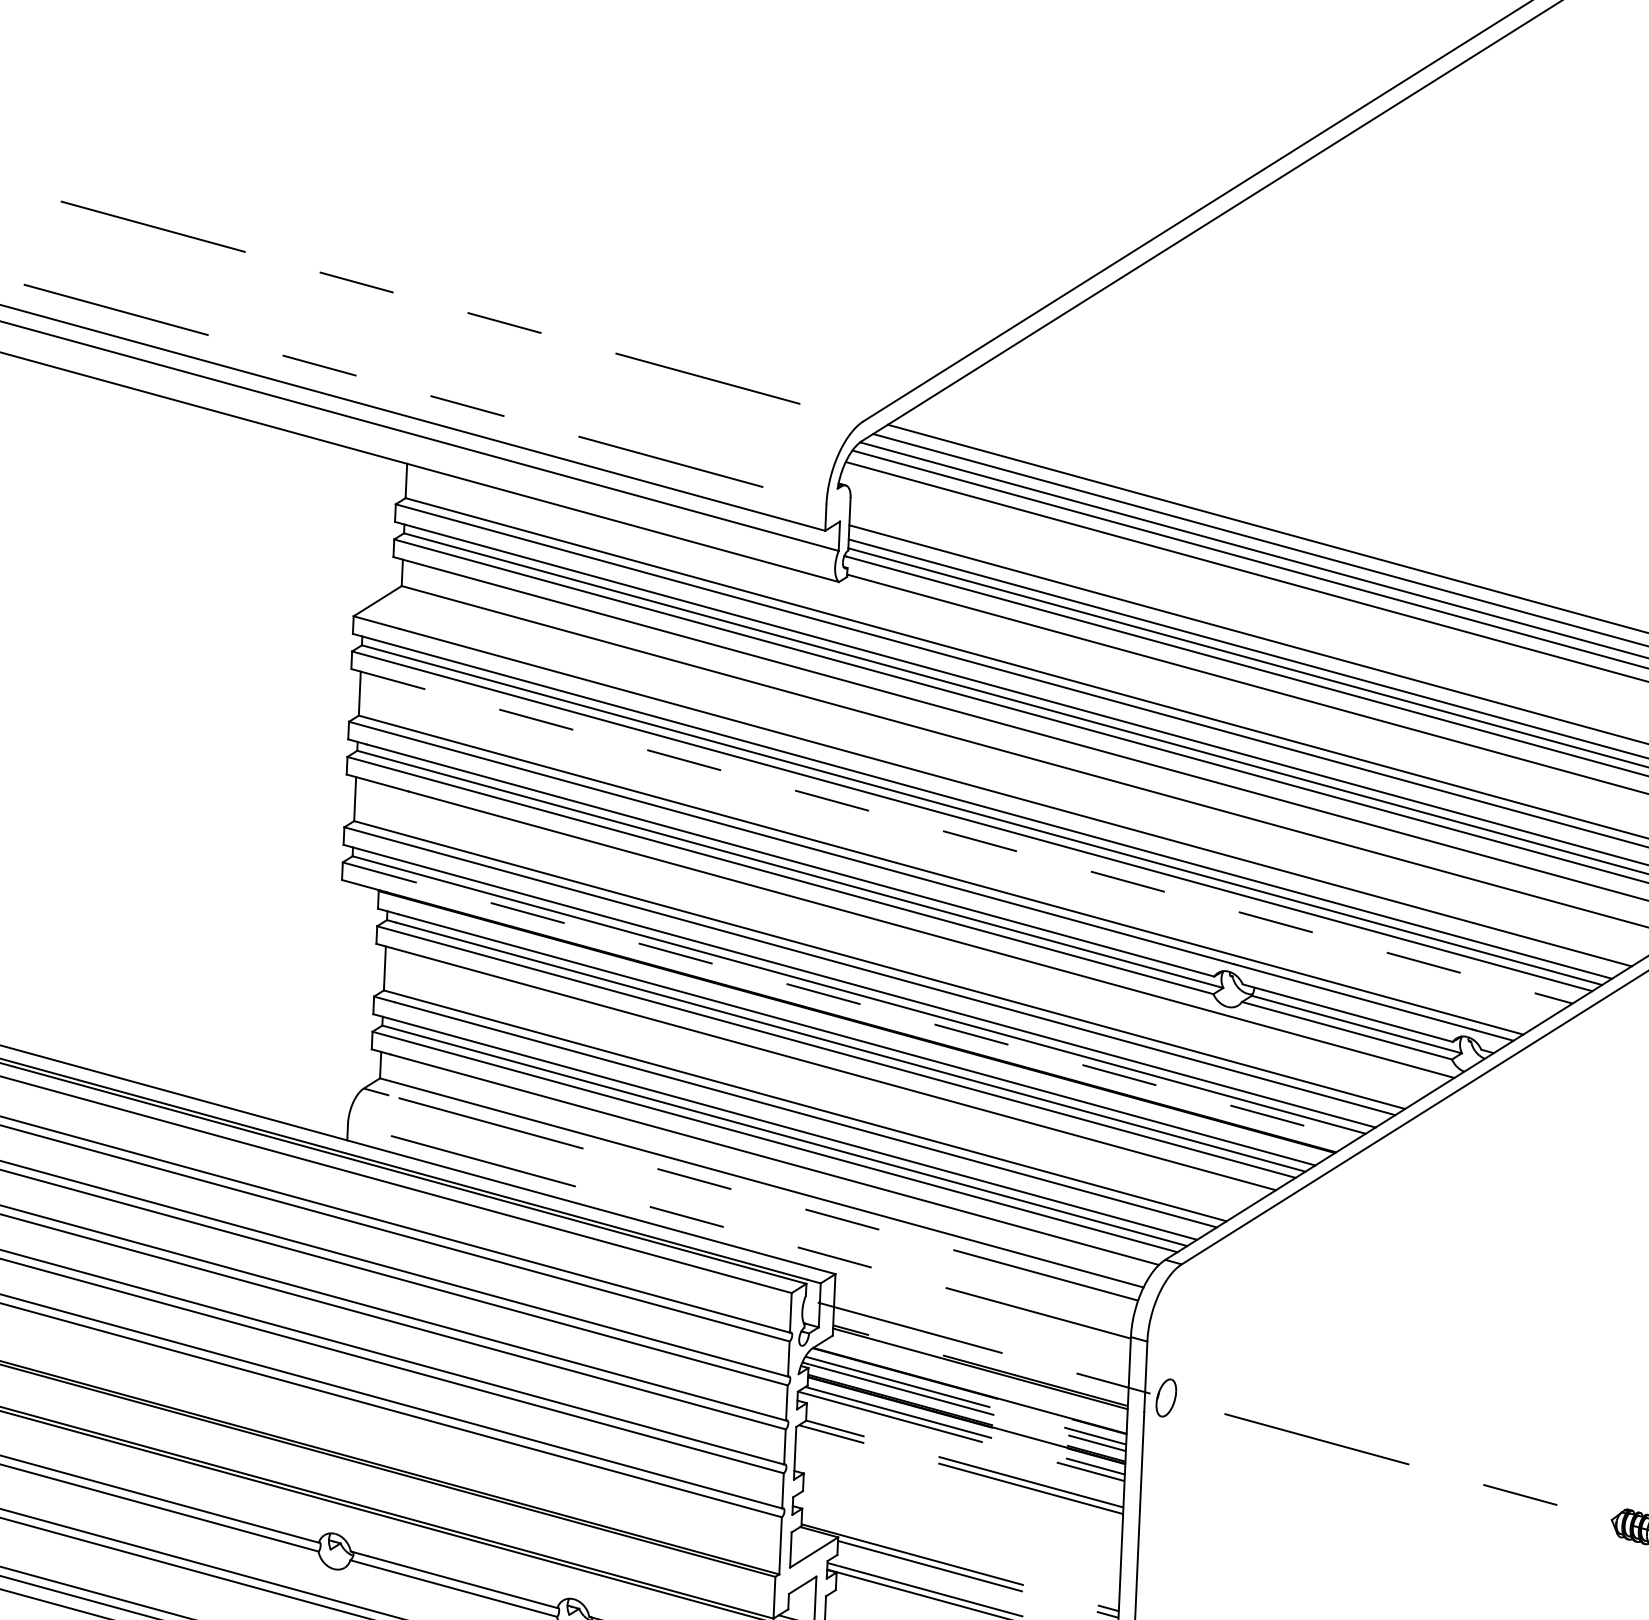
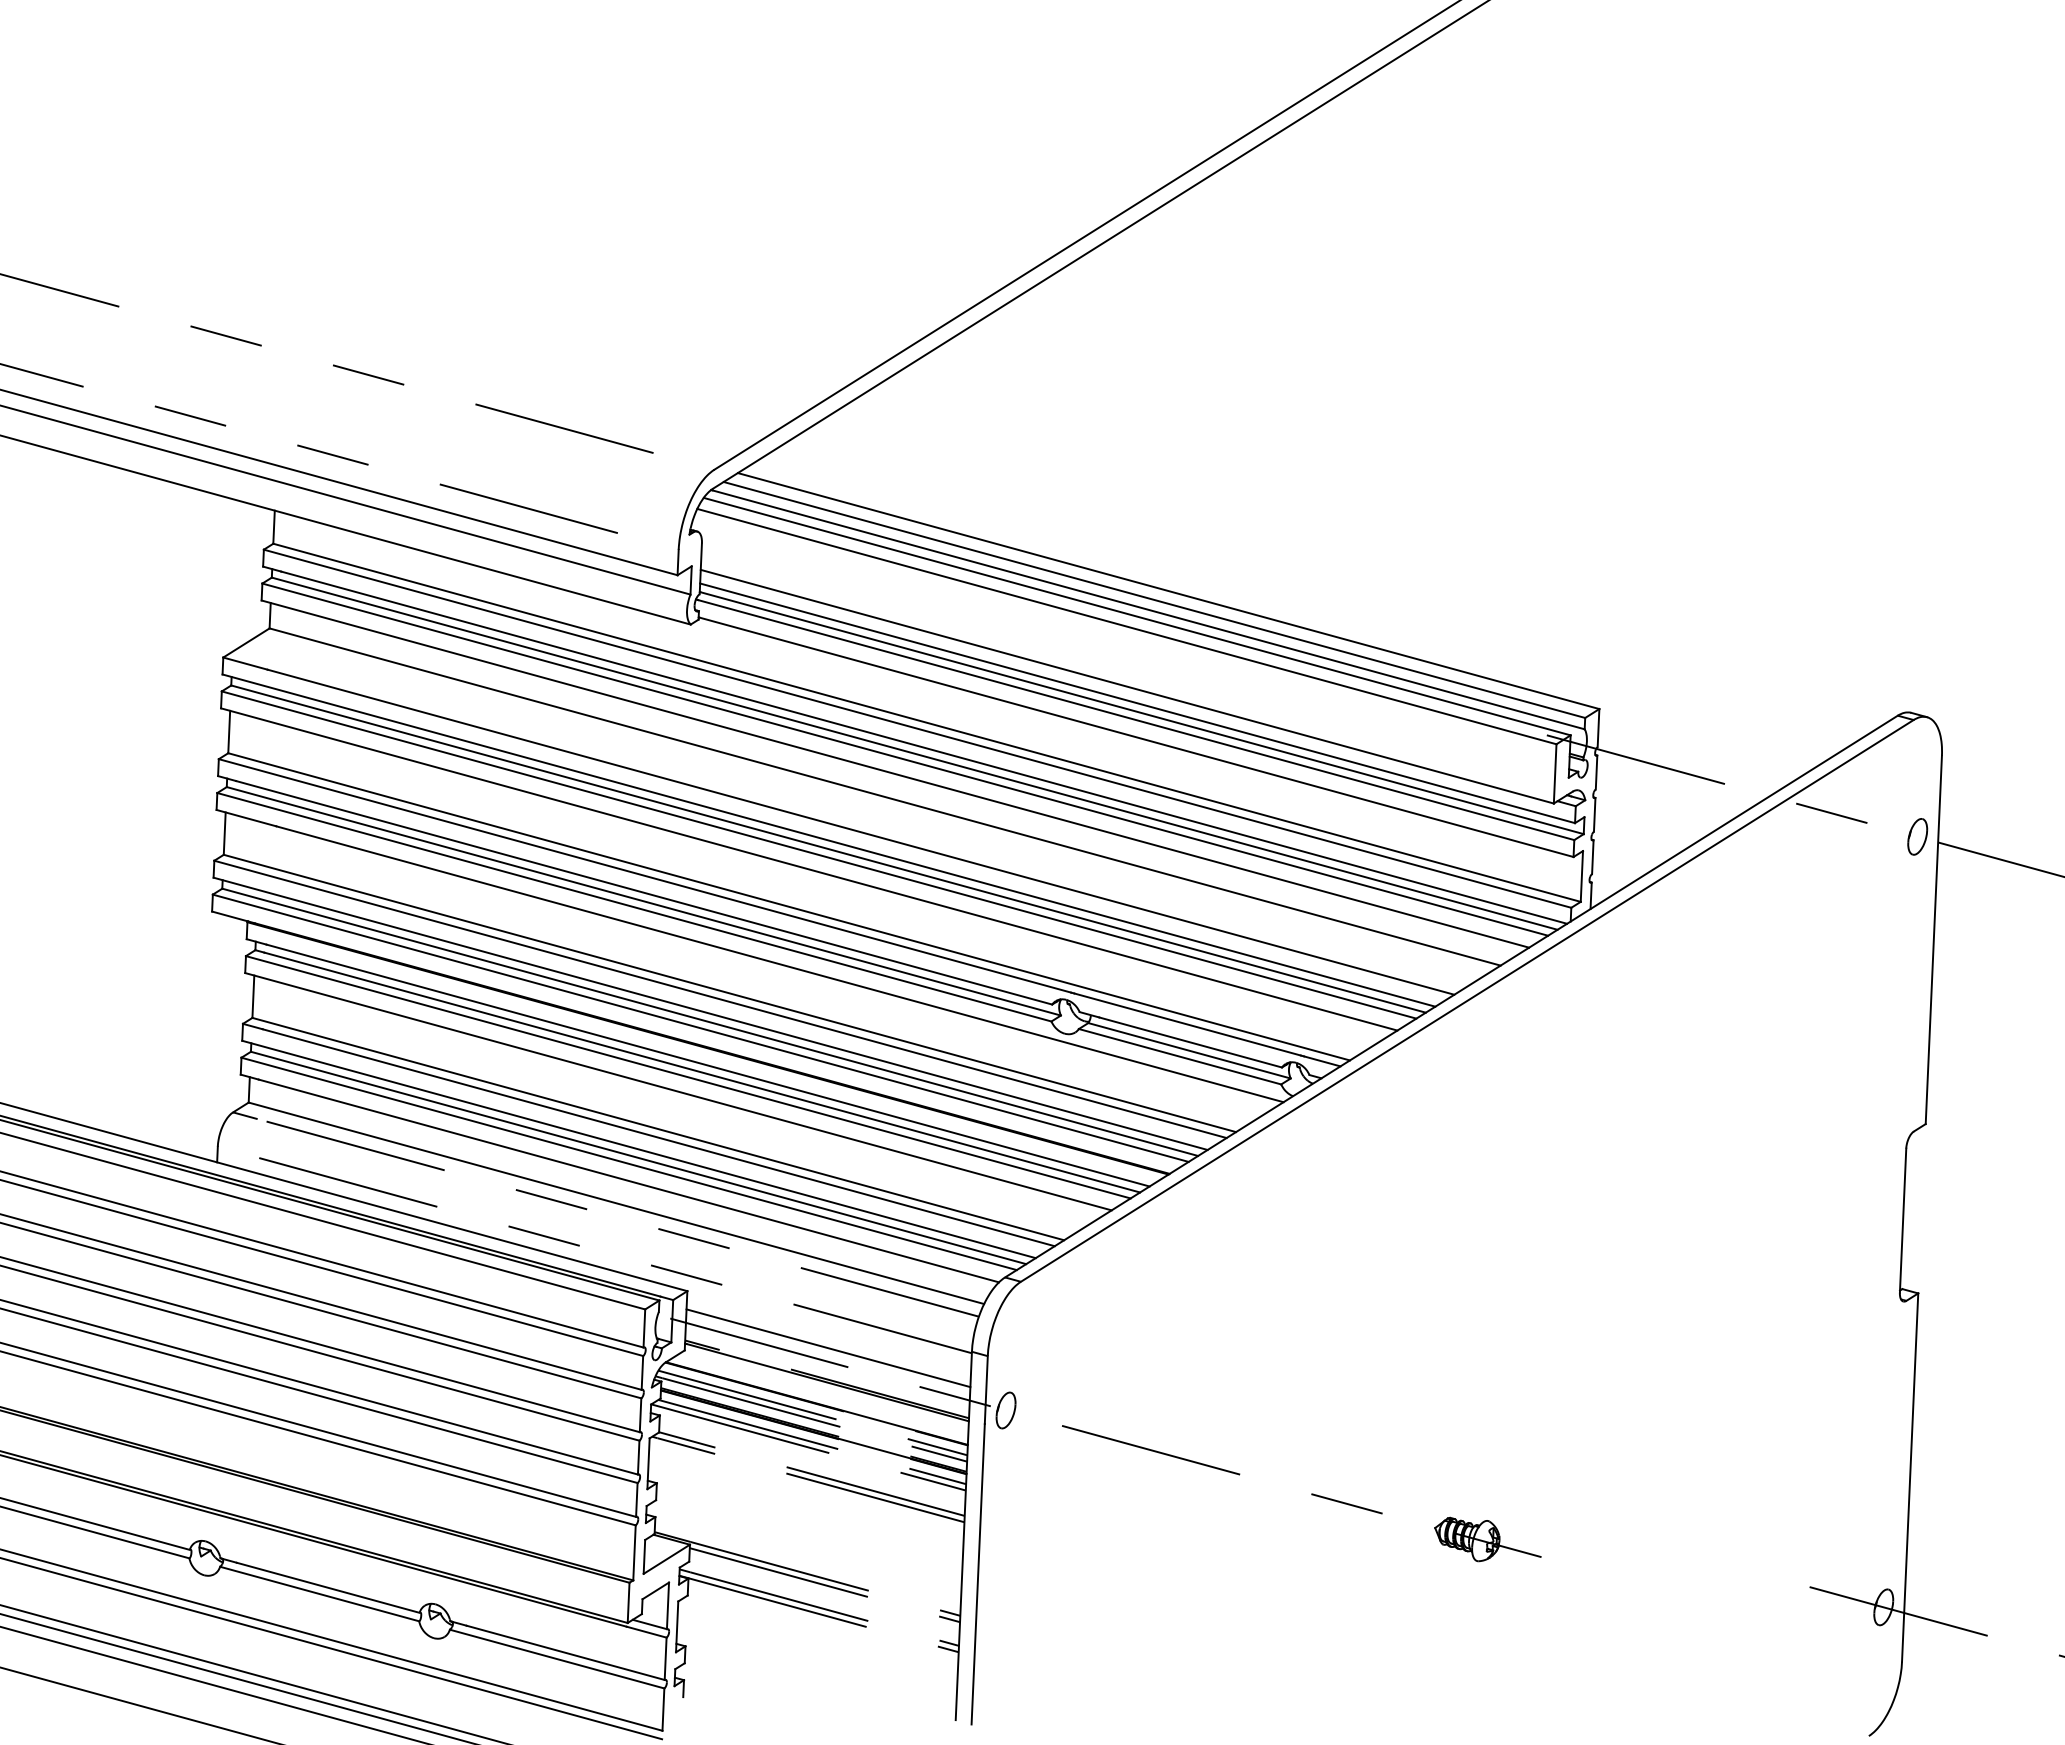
line: (962, 836) -> (809, 869), dashed -> solid
line: (849, 1001) -> (700, 1028), dashed -> solid
line: (981, 1333) -> (828, 1348), added

